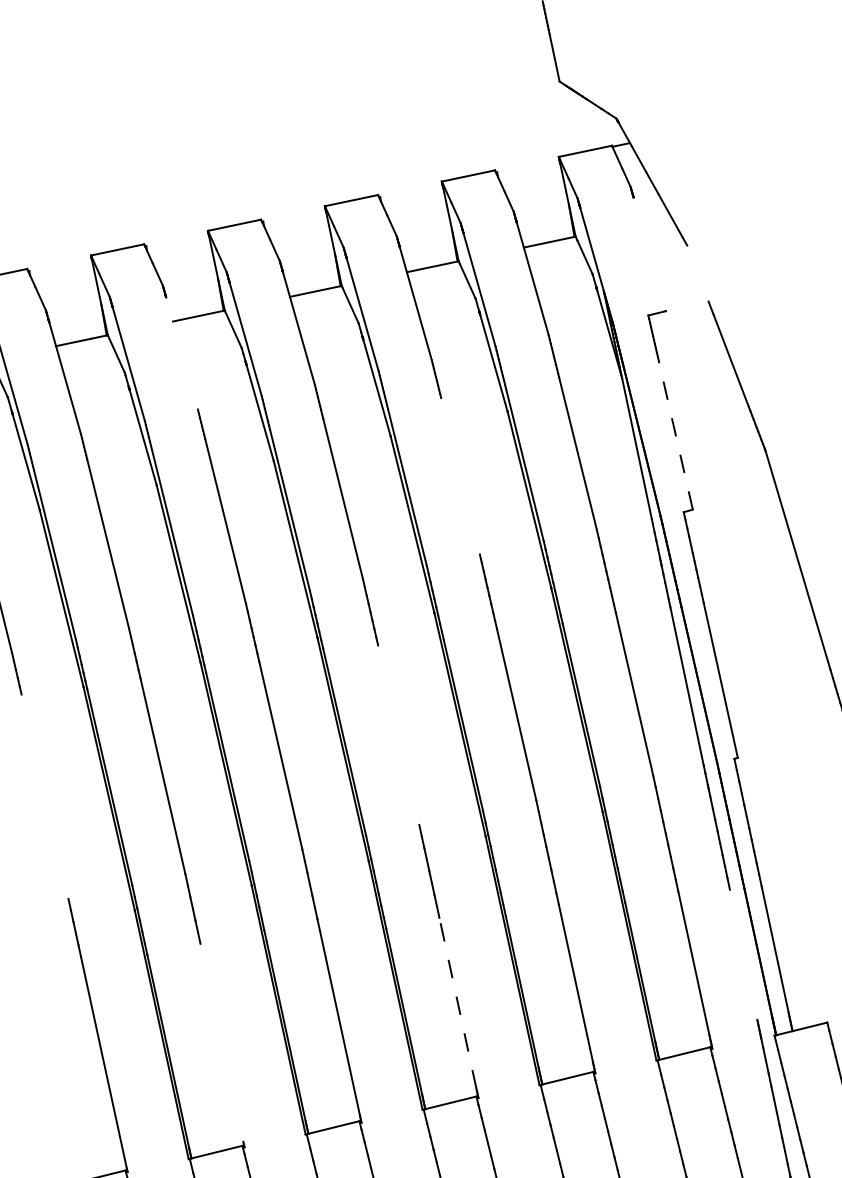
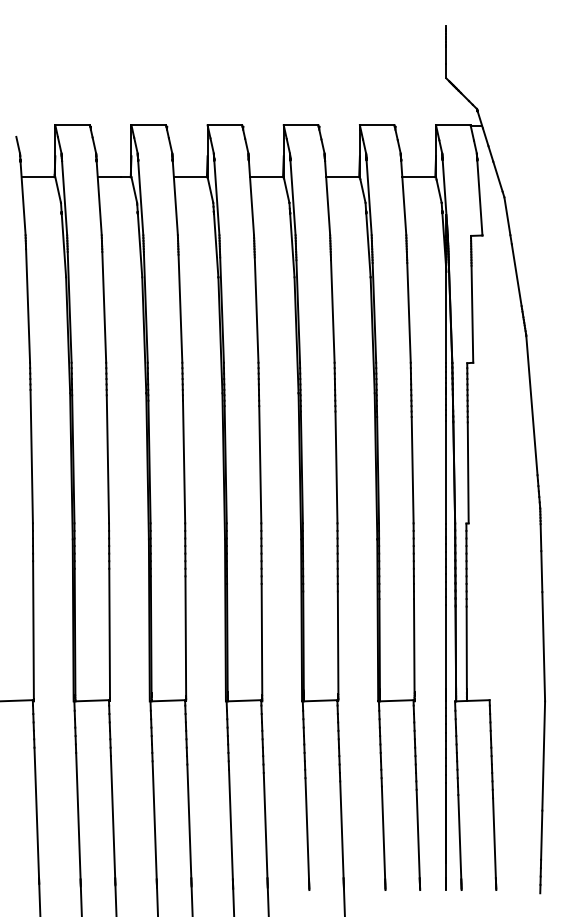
line: (648, 253) -> (479, 197), added
line: (698, 273) -> (507, 216), added
line: (180, 353) -> (174, 198), added
line: (676, 435) -> (472, 314), dashed -> solid
line: (460, 476) -> (332, 311), added
line: (398, 734) -> (260, 464), added
line: (44, 796) -> (31, 456), added
line: (743, 954) -> (446, 646), added
line: (457, 1003) -> (261, 639), dashed -> solid
line: (221, 1041) -> (109, 632), added

